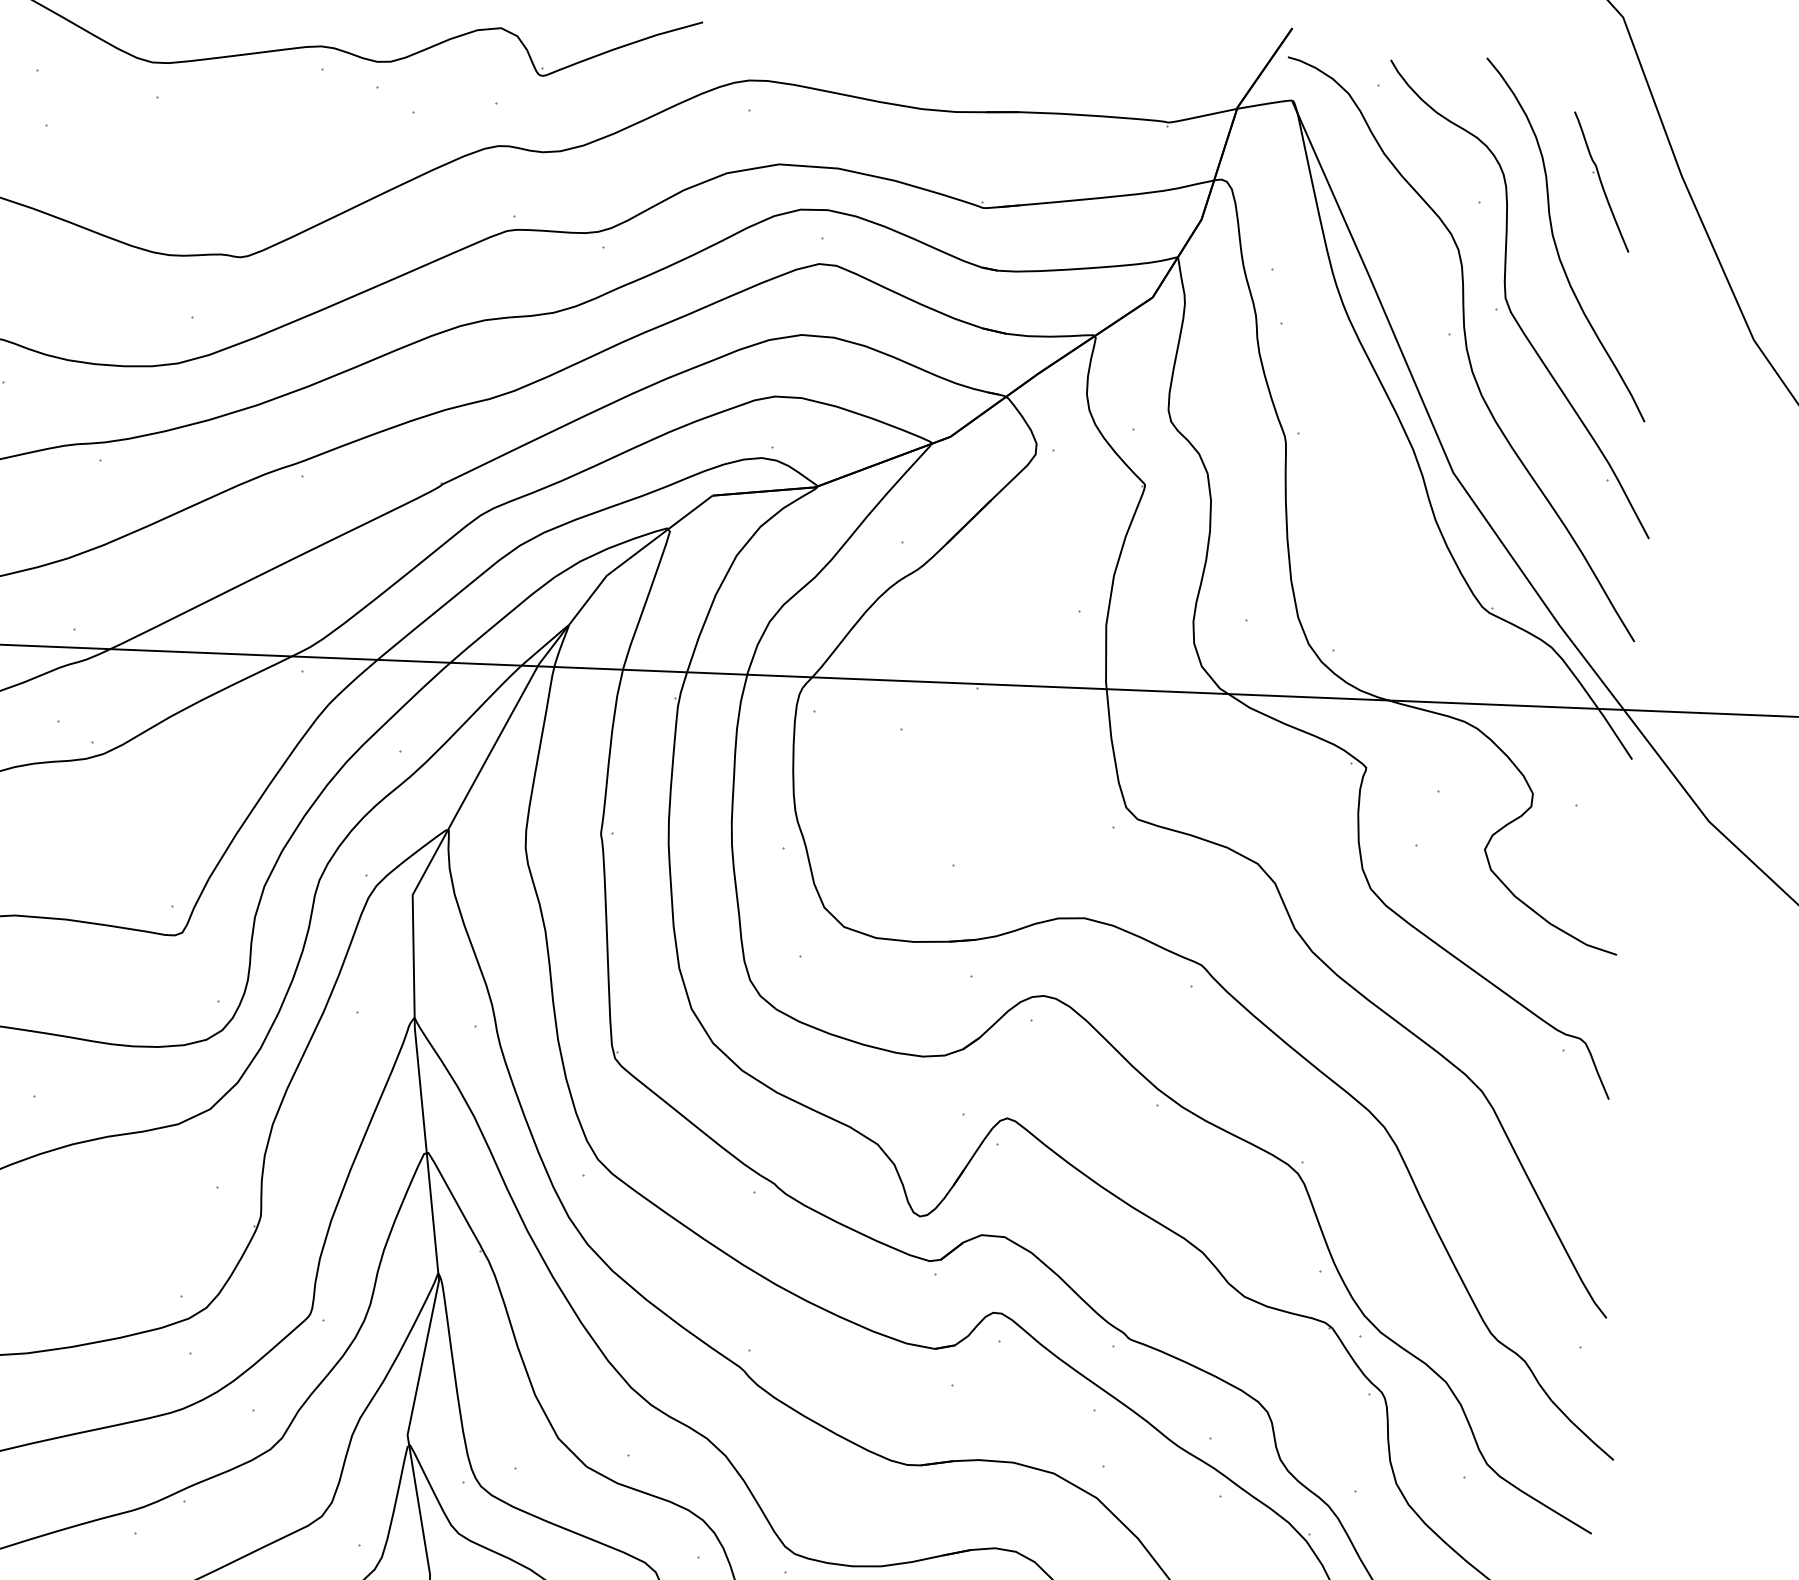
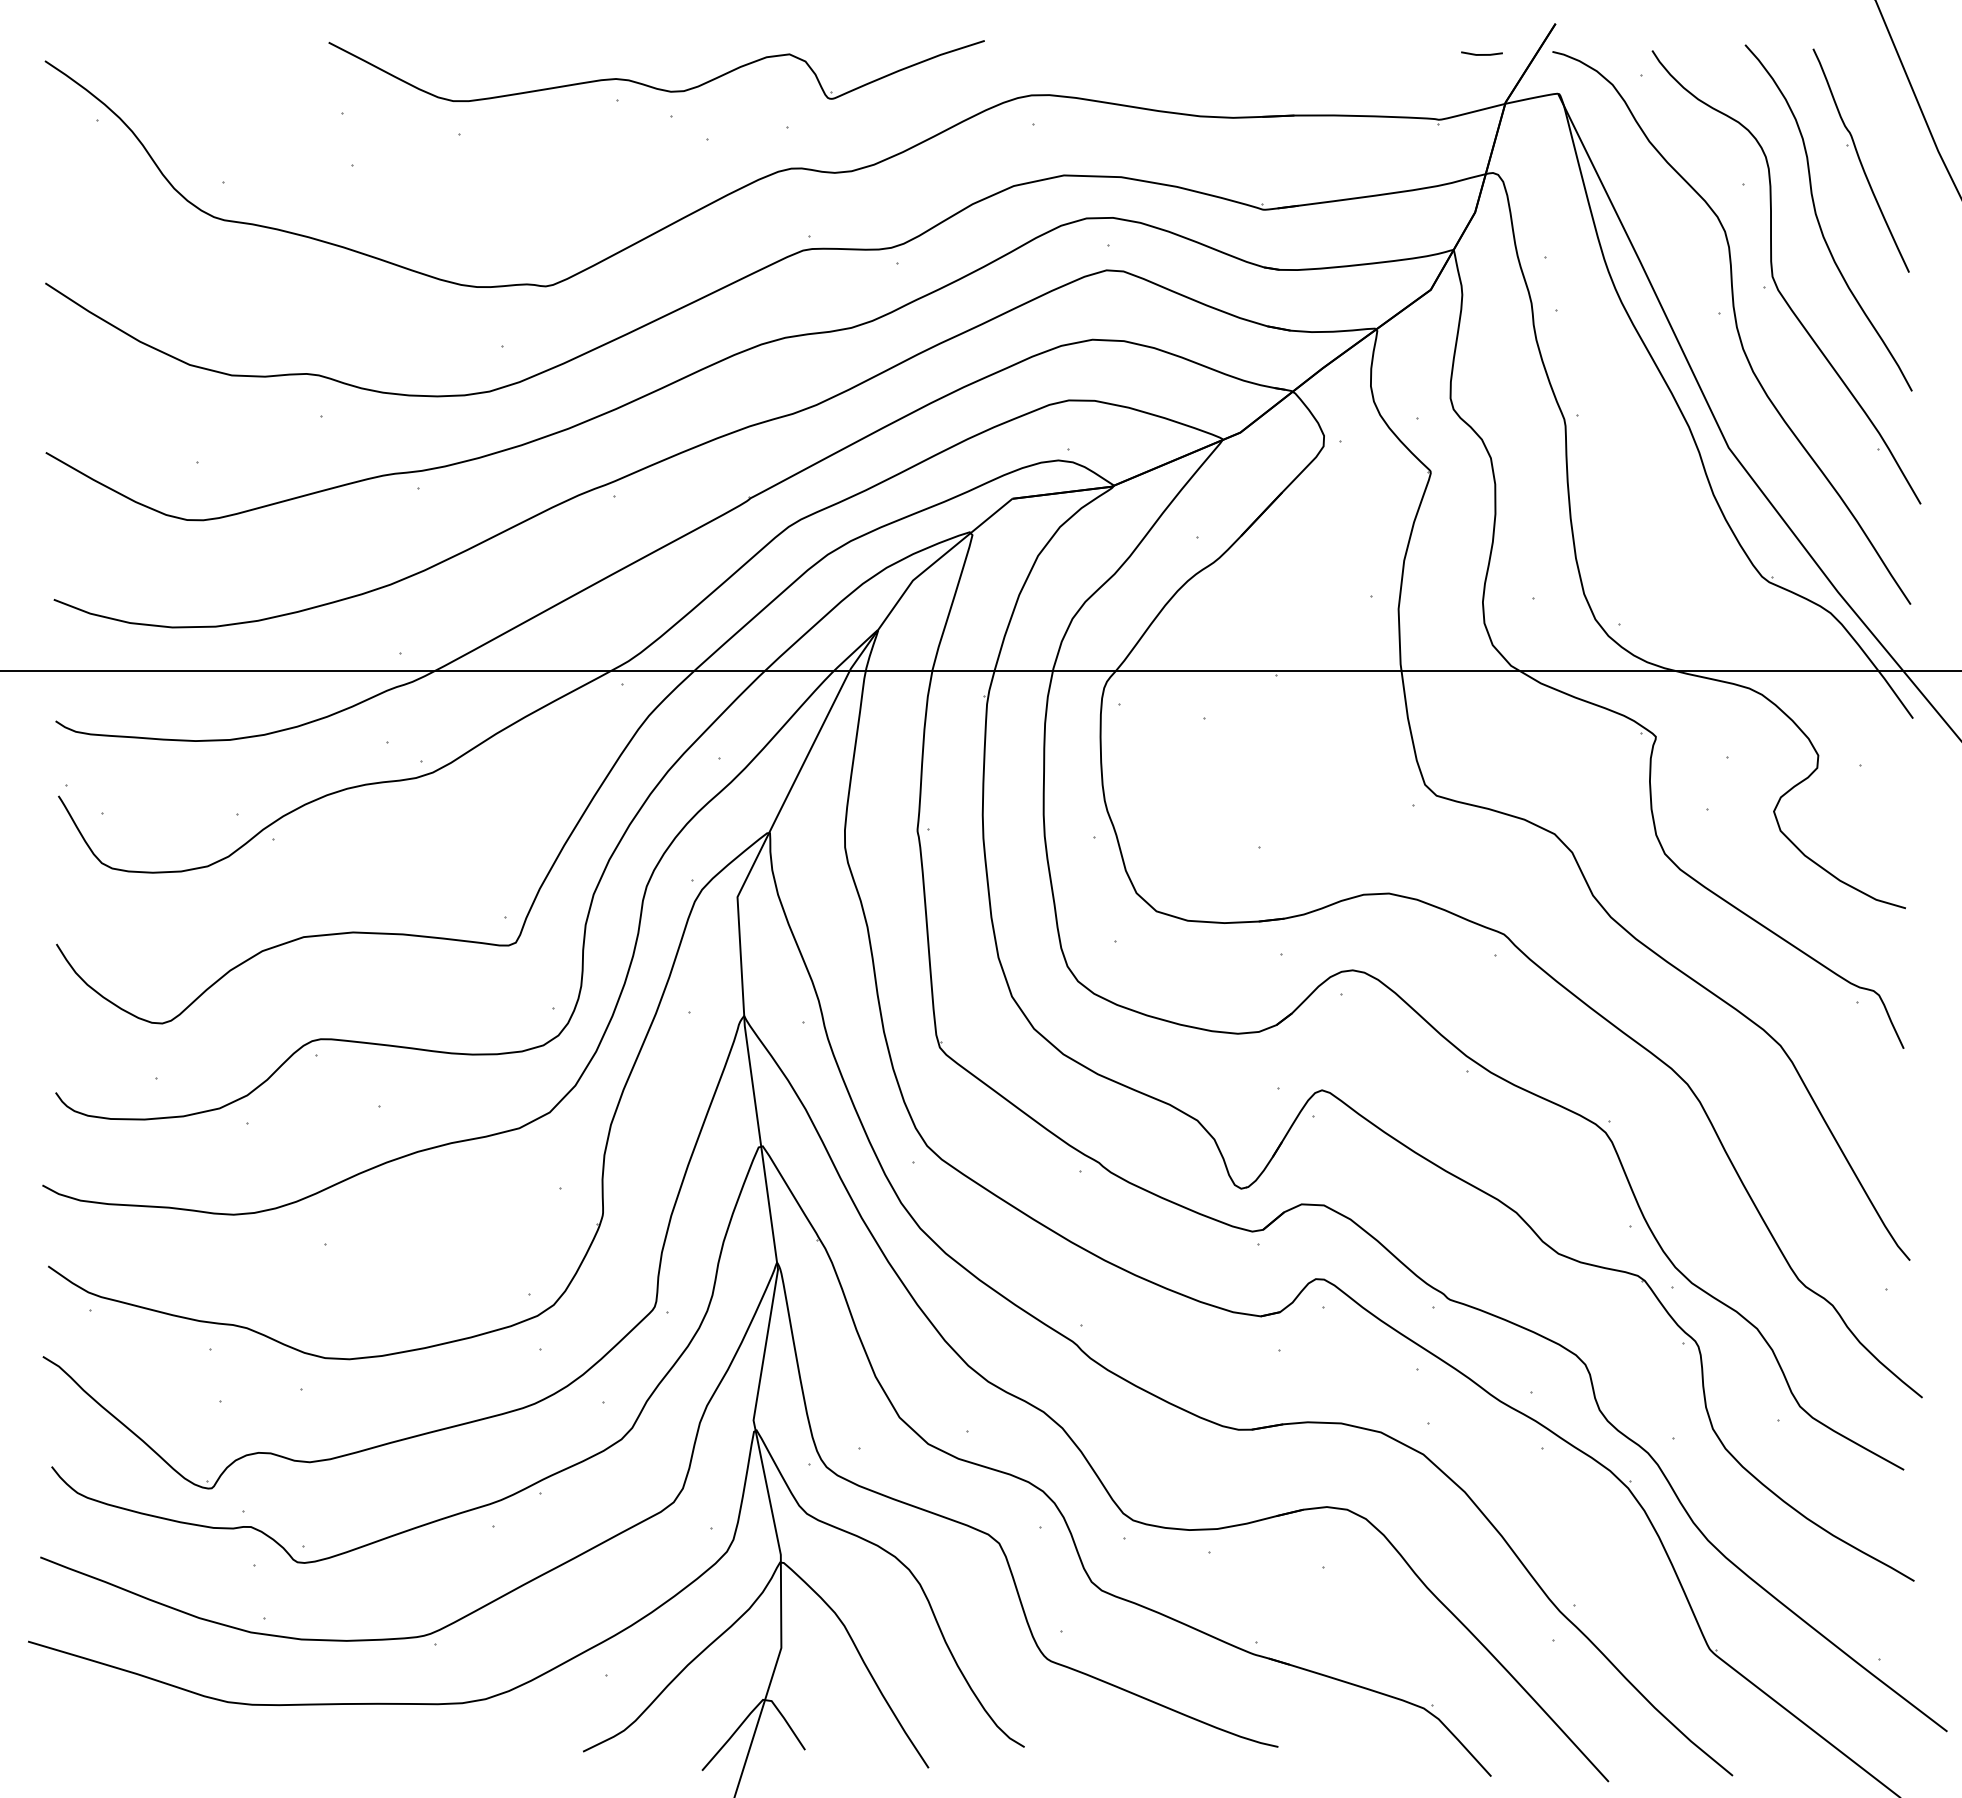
line: (1214, 56) -> (1481, 54), added
part: (1601, 181) -> (1860, 160), size x1.67

